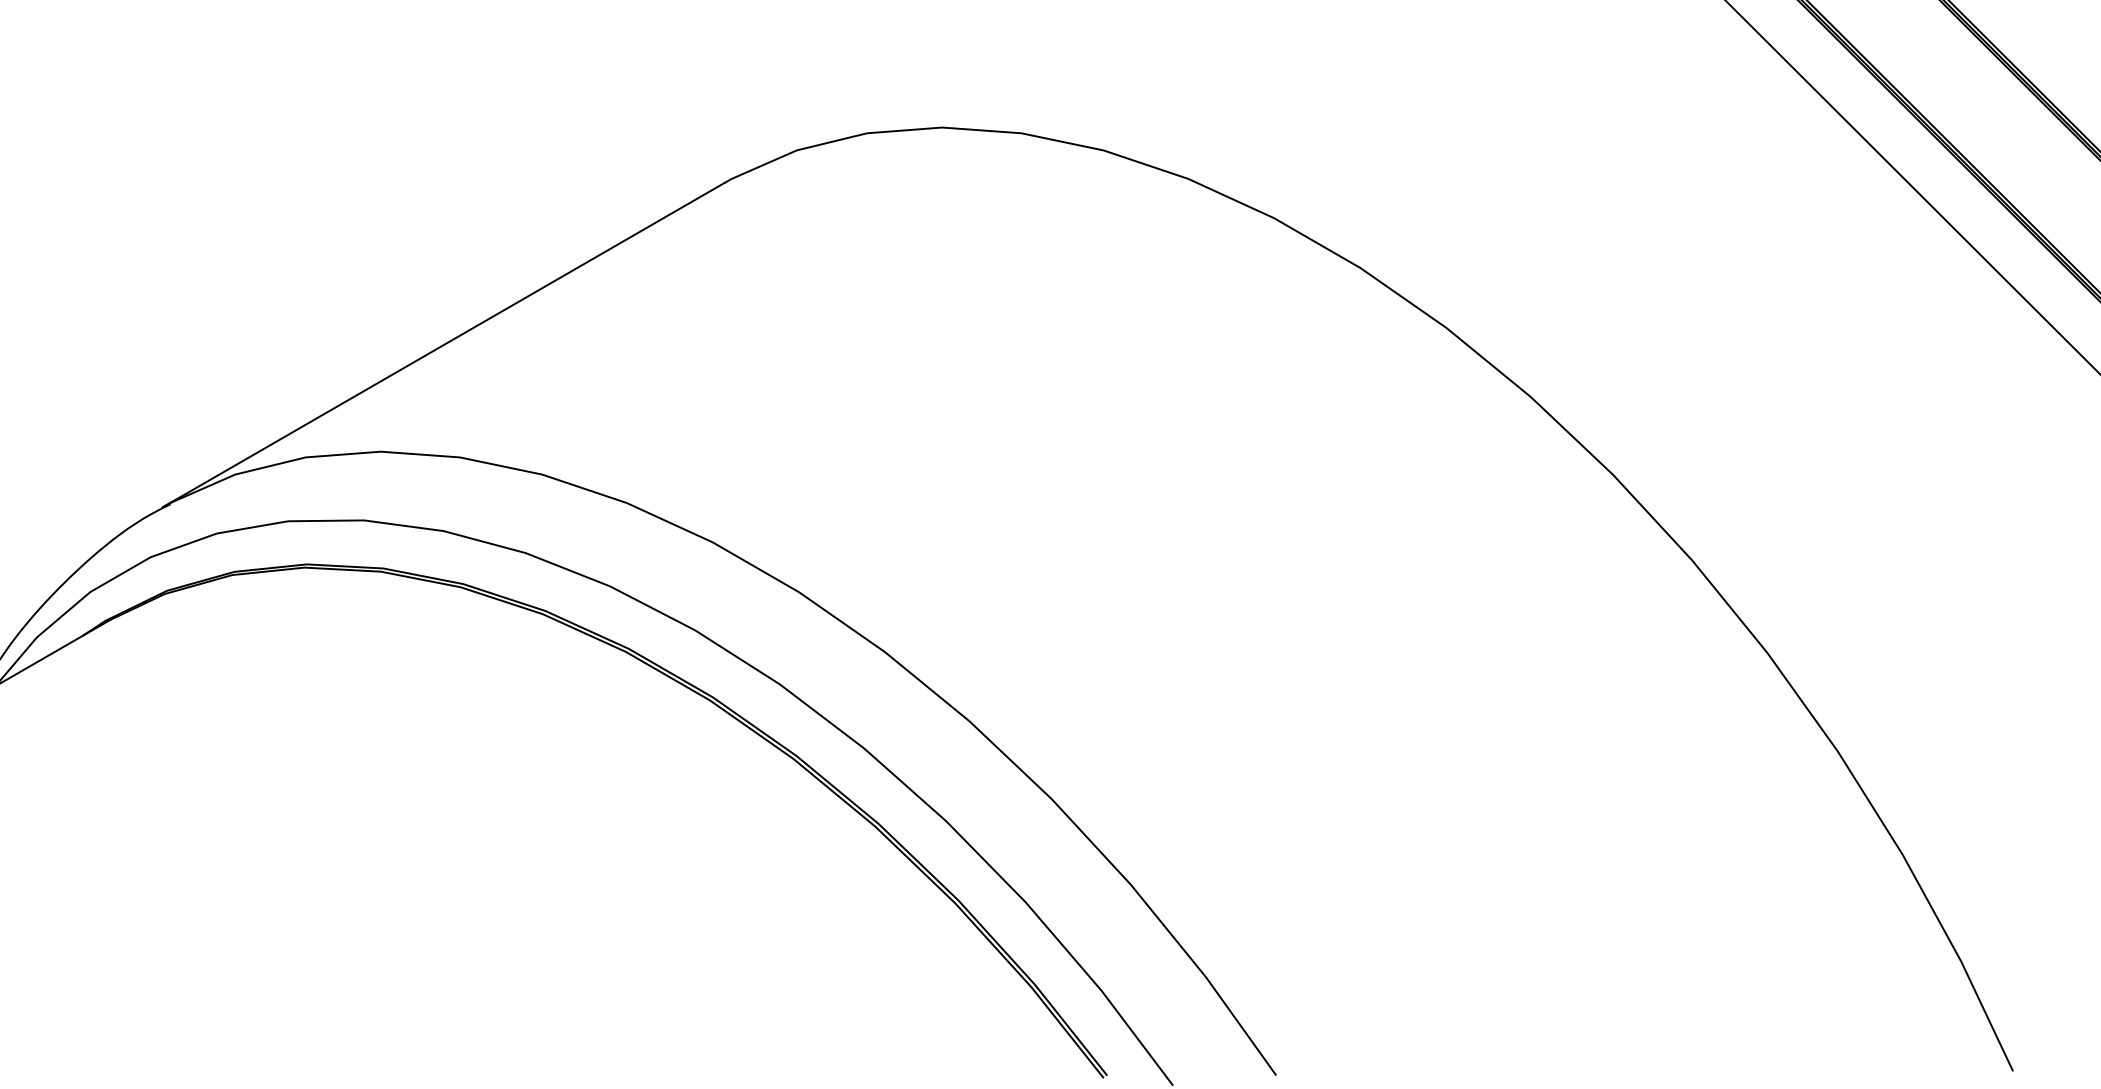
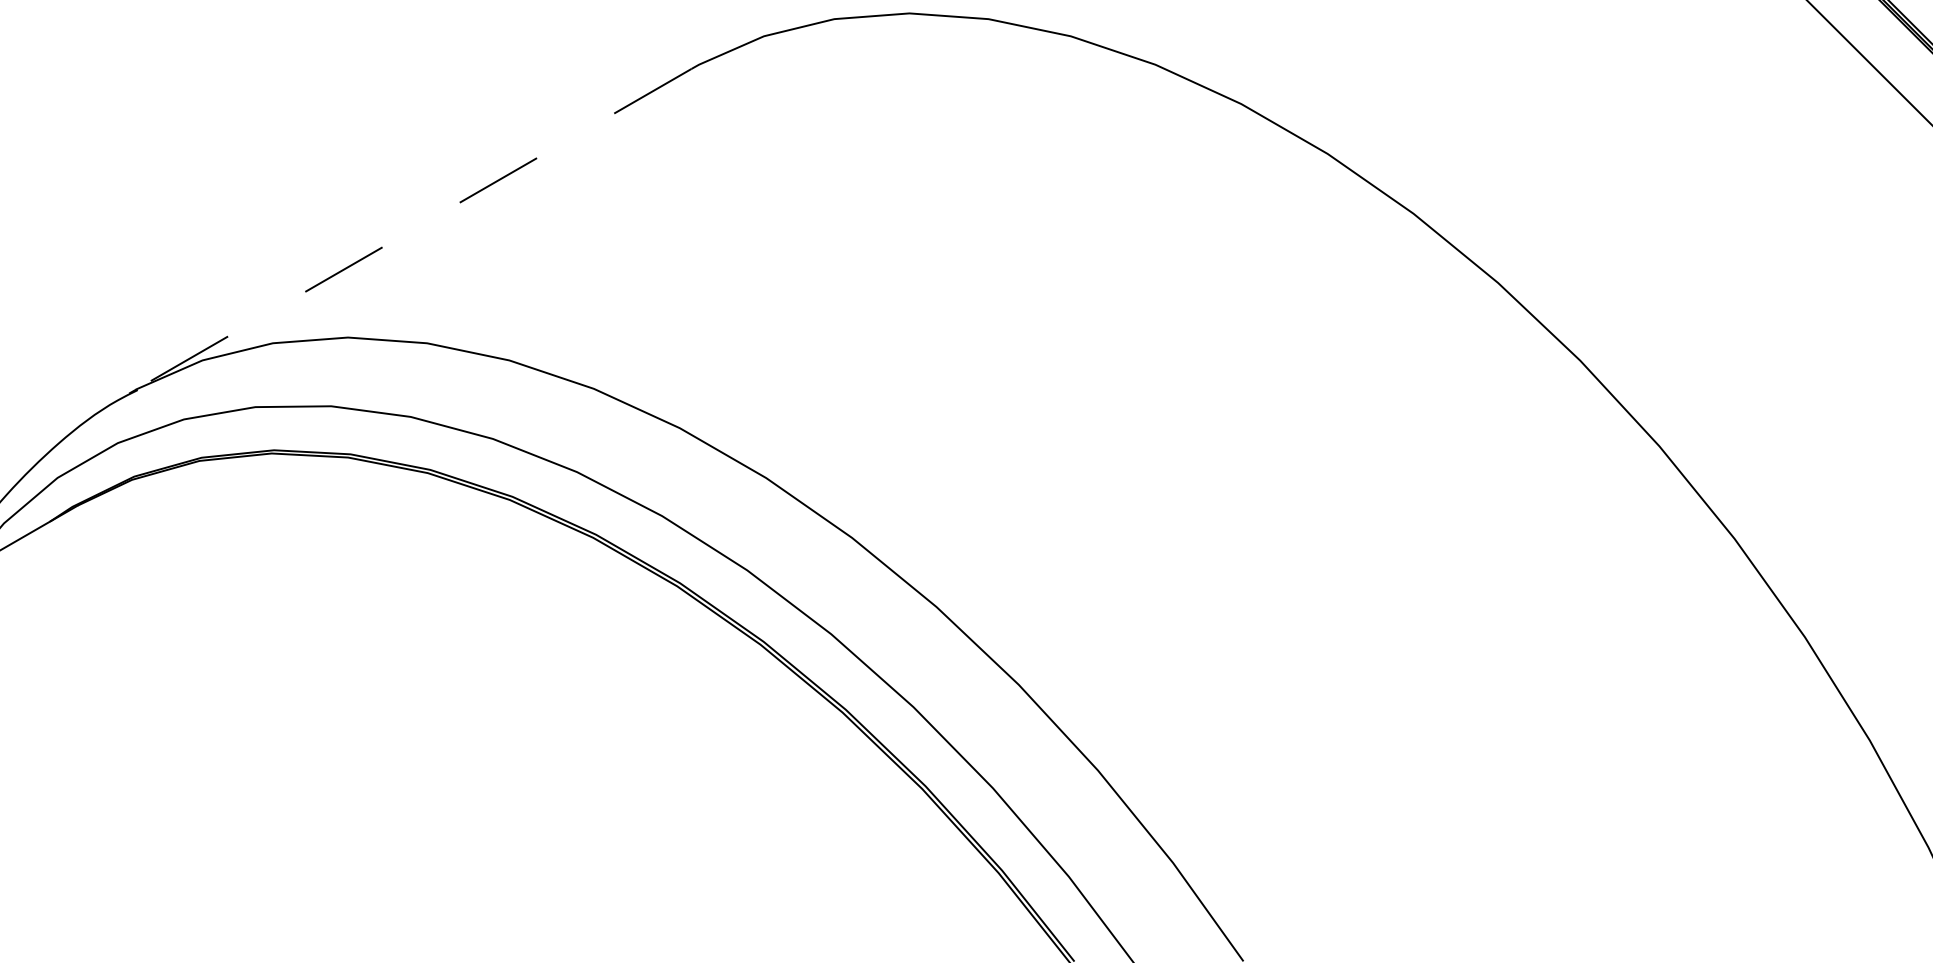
line: (443, 345) -> (410, 231), solid -> dashed

